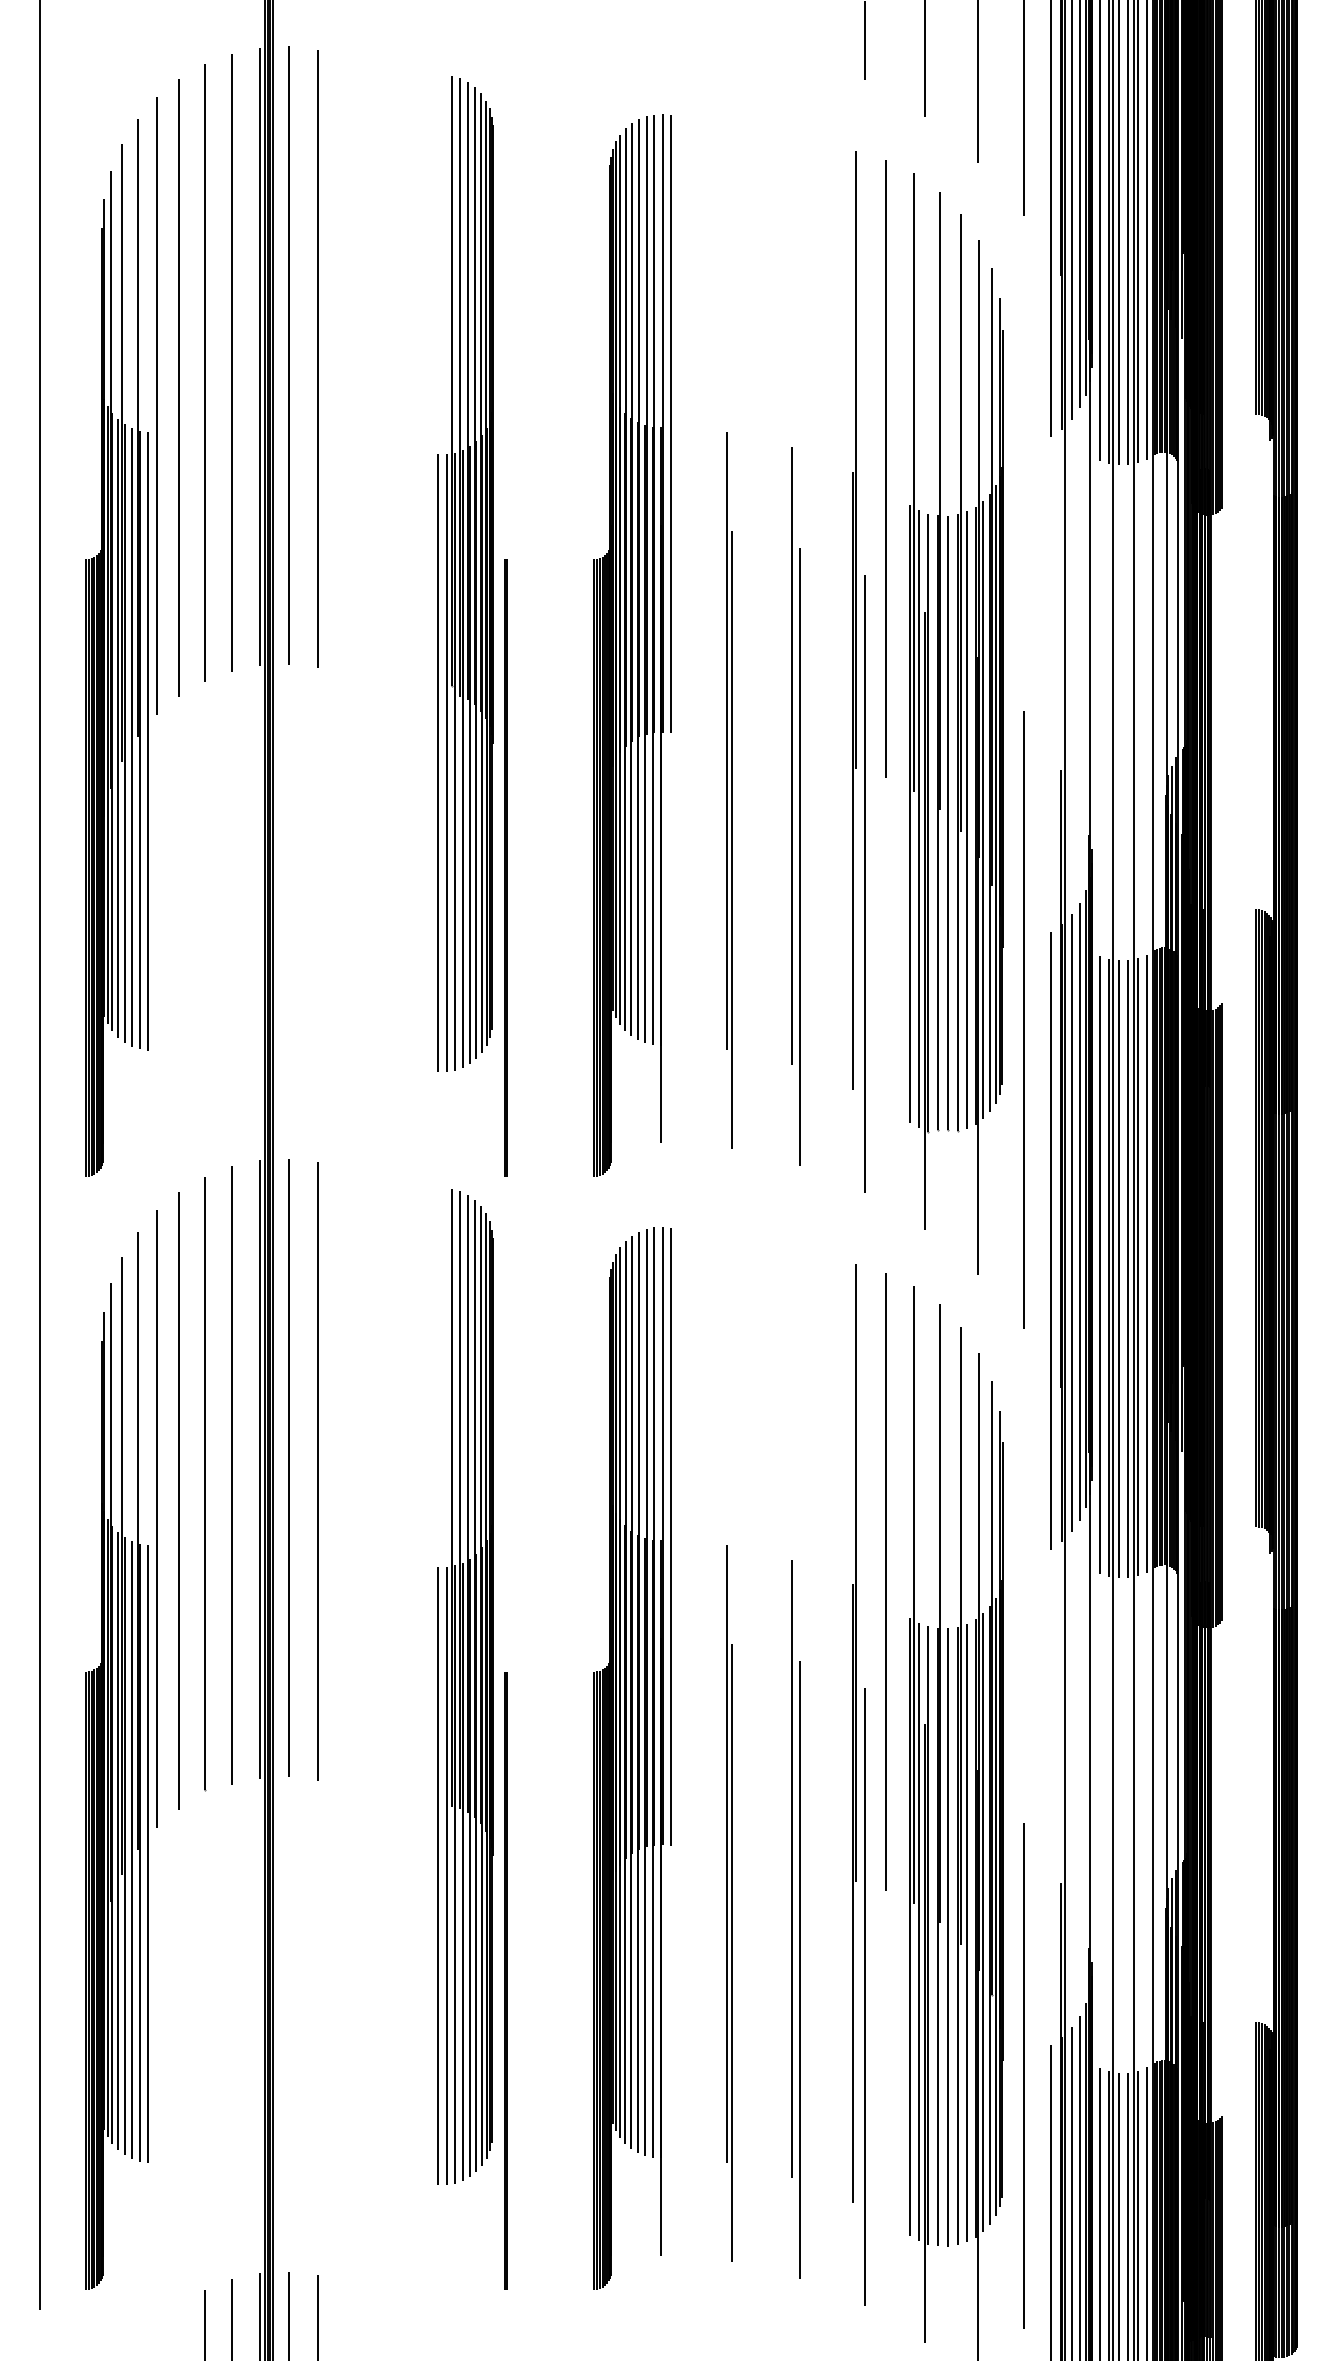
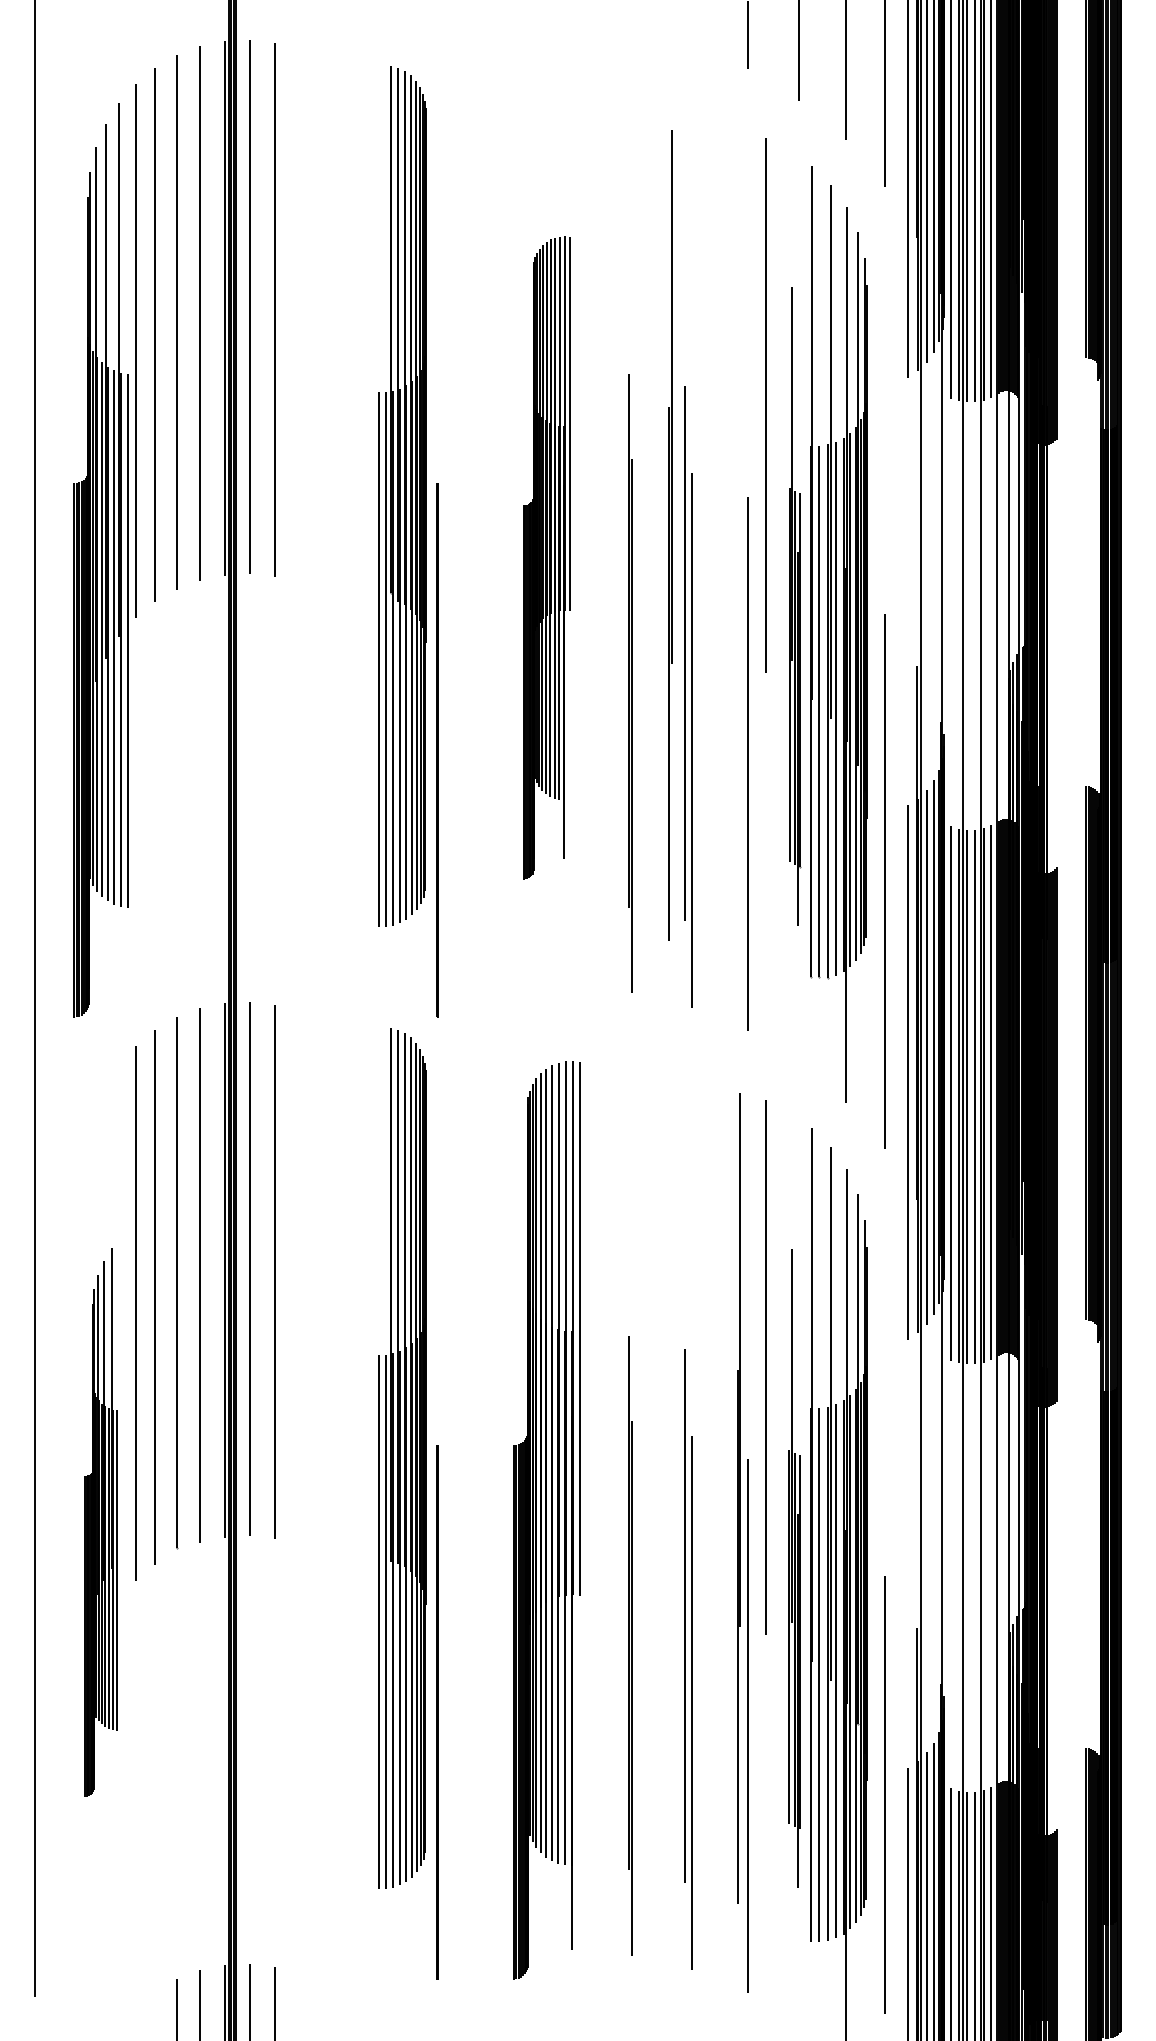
part: (854, 620) -> (670, 535), moved
part: (632, 645) -> (546, 557), size x0.7
part: (919, 701) -> (795, 606), size x0.7
part: (116, 1760) -> (100, 1521), size x0.6
part: (918, 1814) -> (794, 1568), size x0.7

